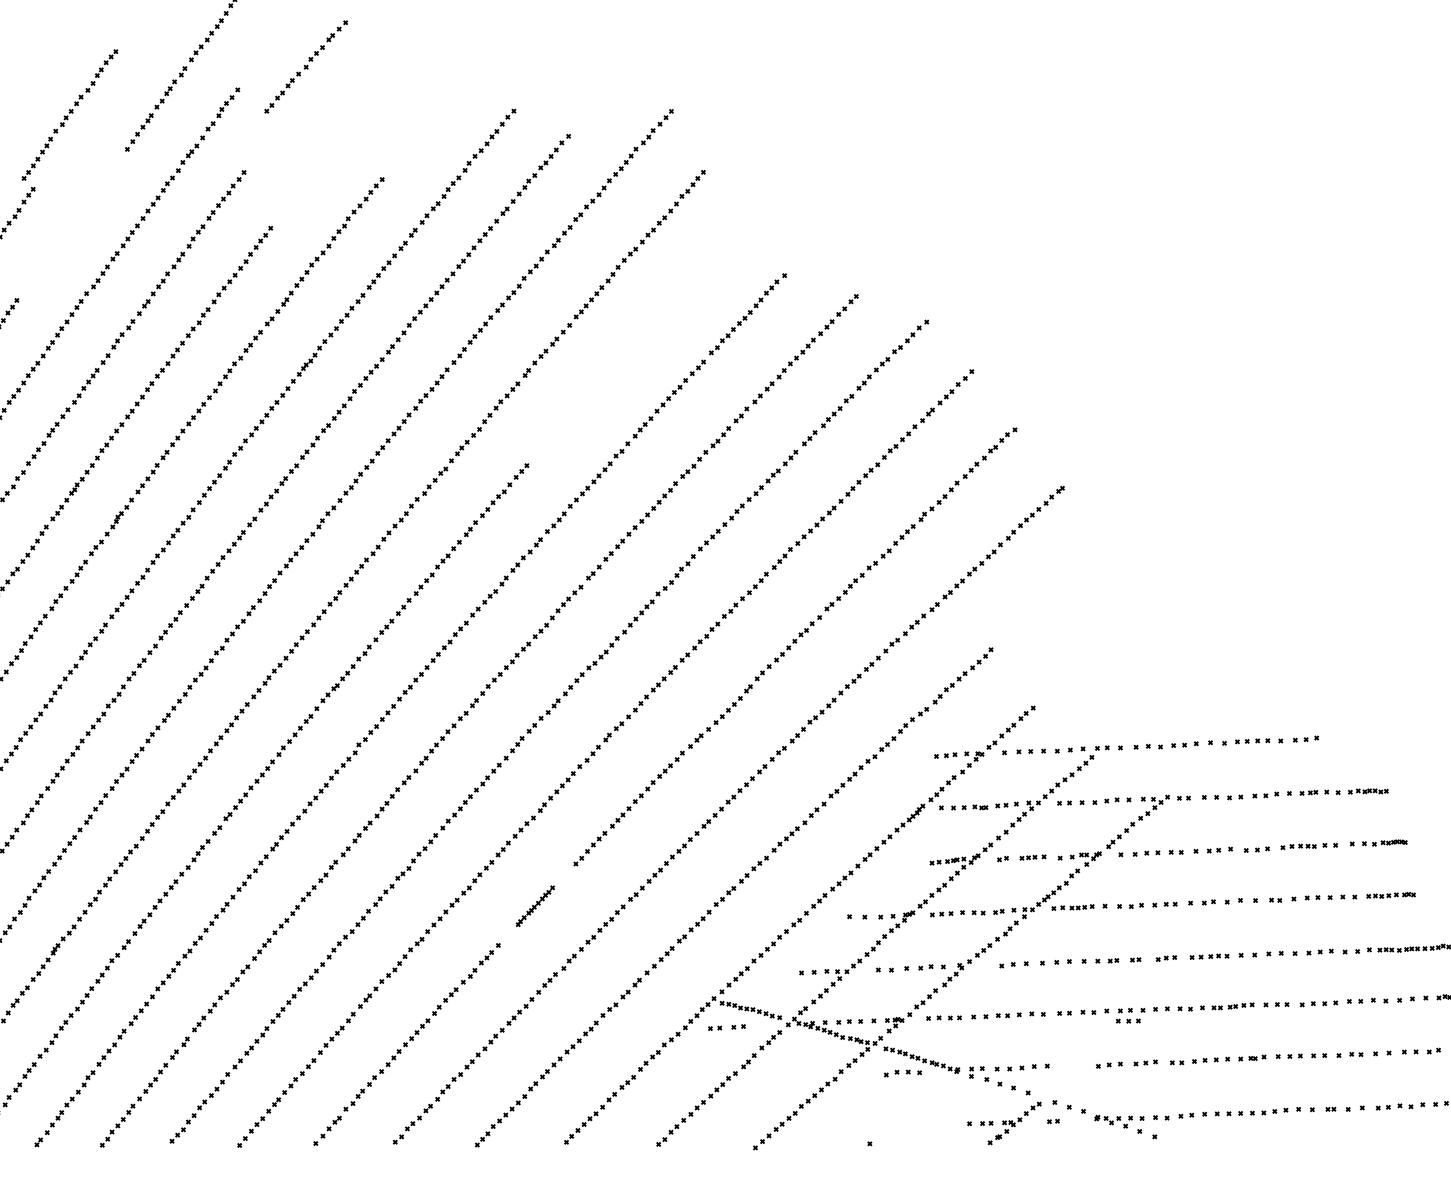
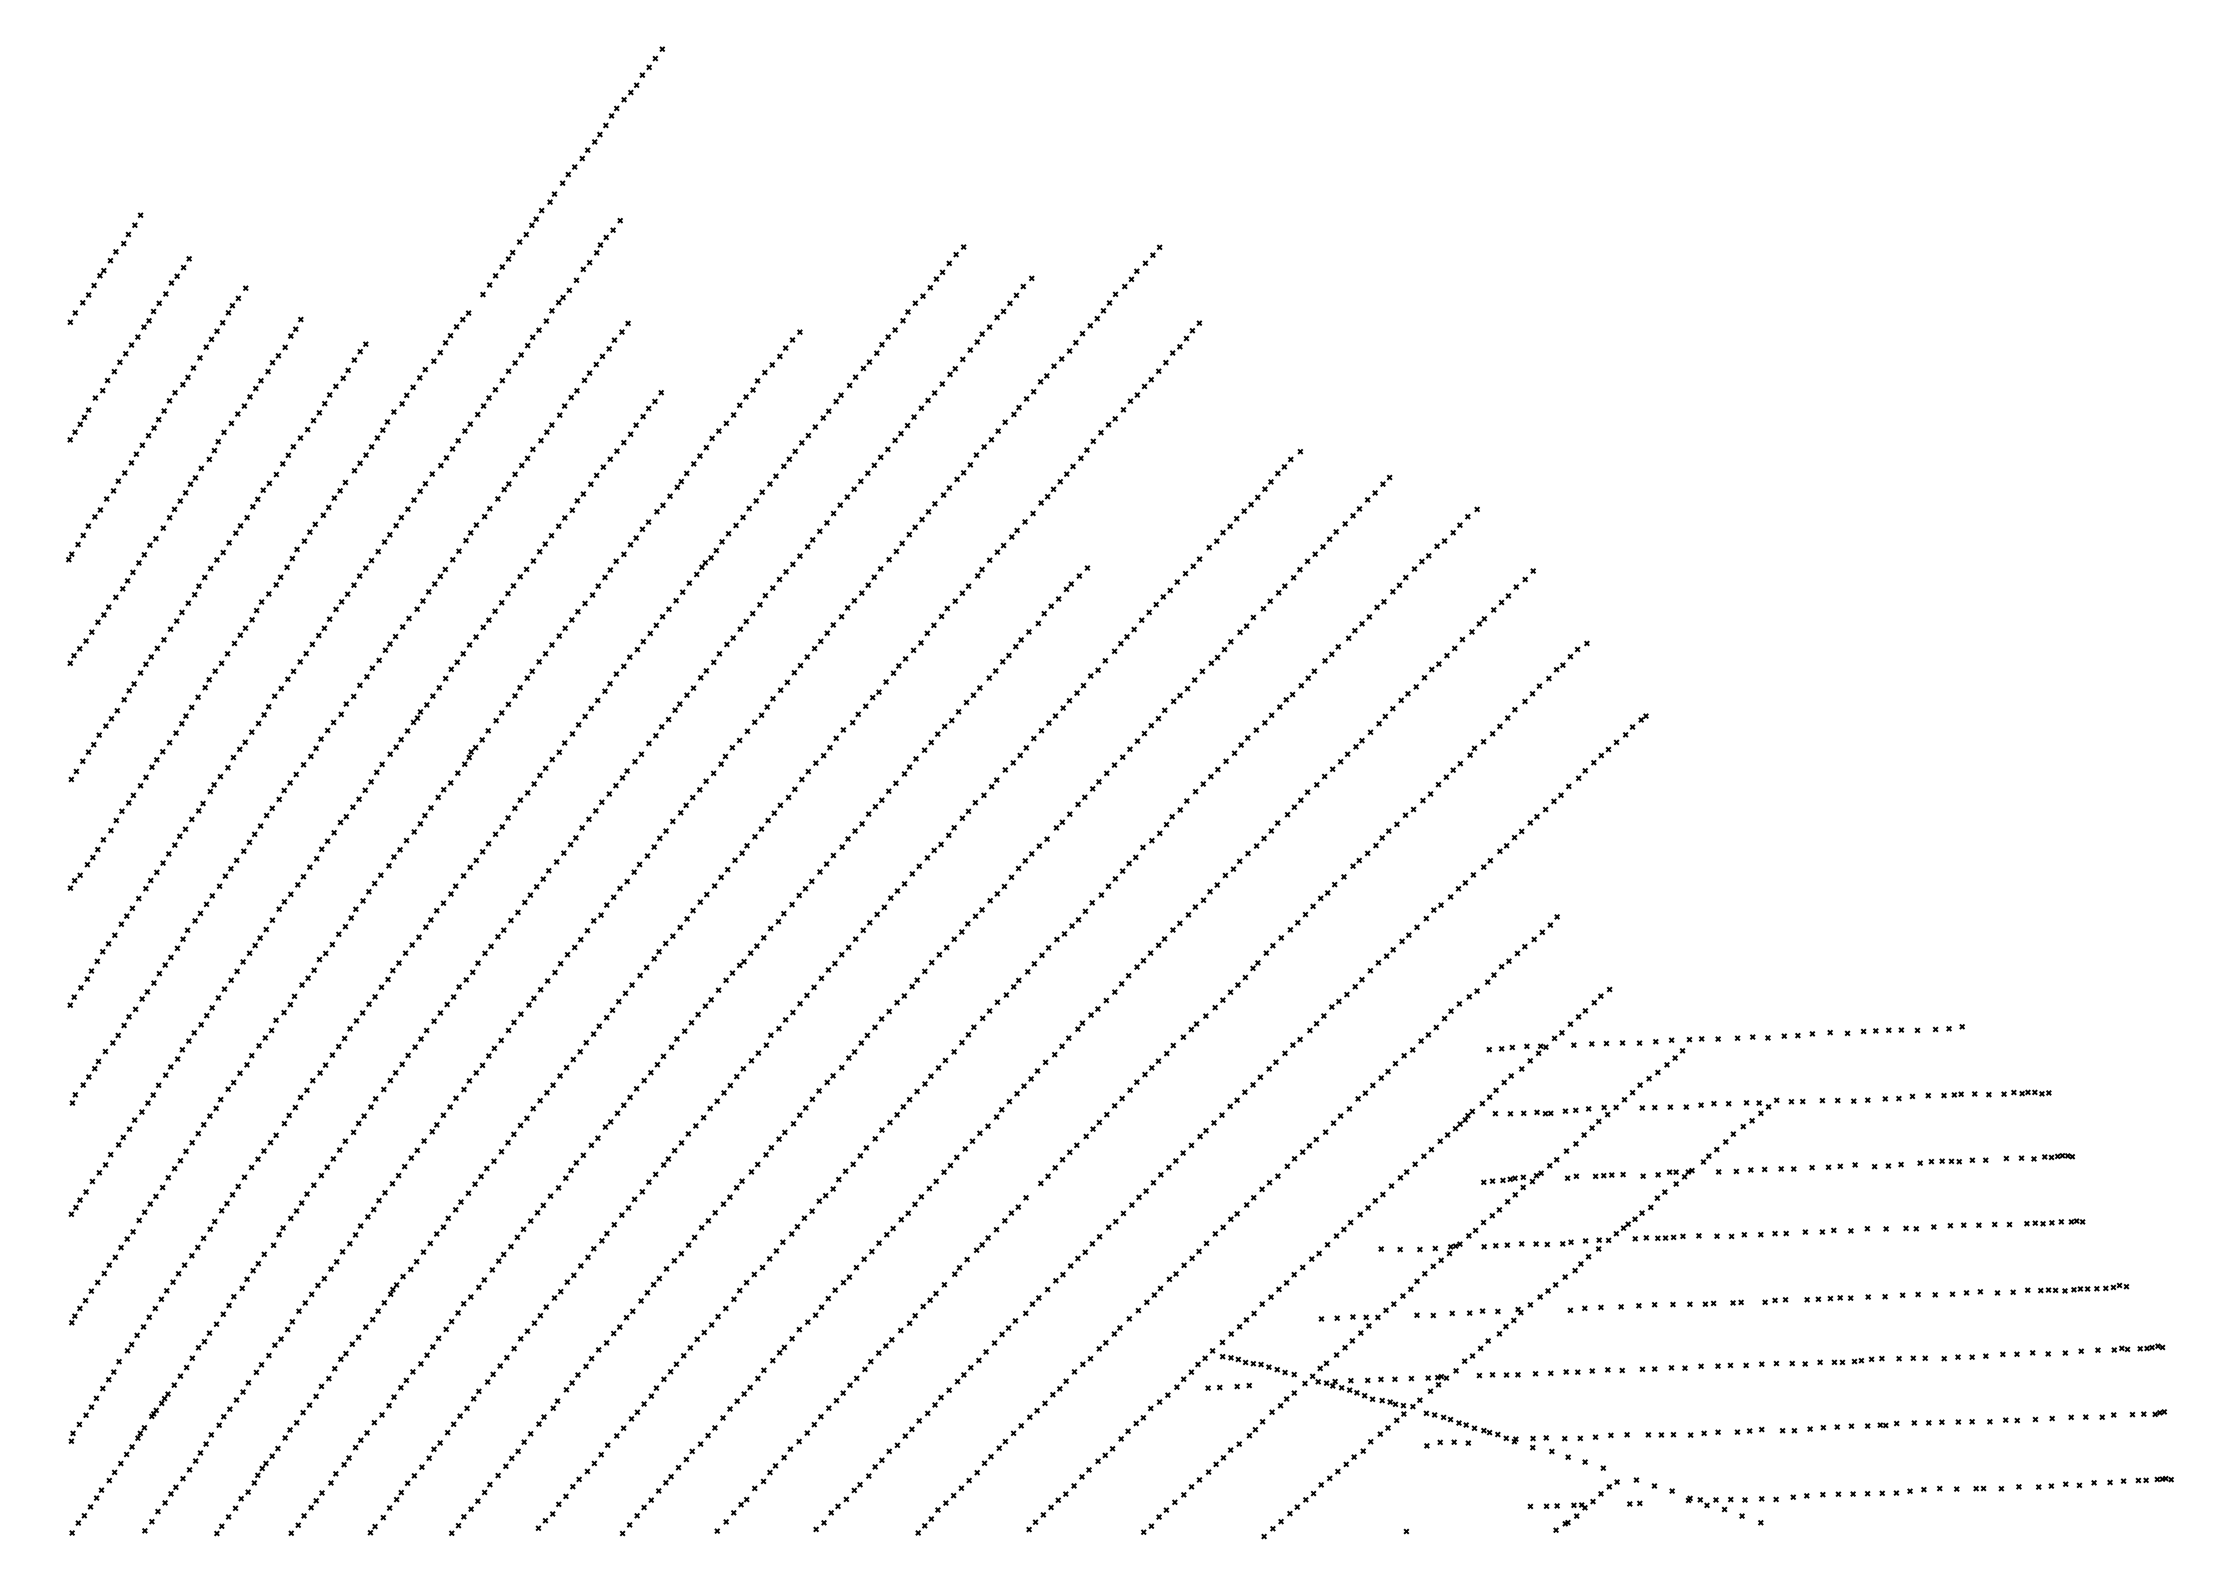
part: (306, 66) -> (1038, 622), moved
part: (69, 114) -> (411, 391), moved
part: (535, 905) -> (990, 1235), size x1.67
part: (1128, 1020) -> (1660, 1434), moved

